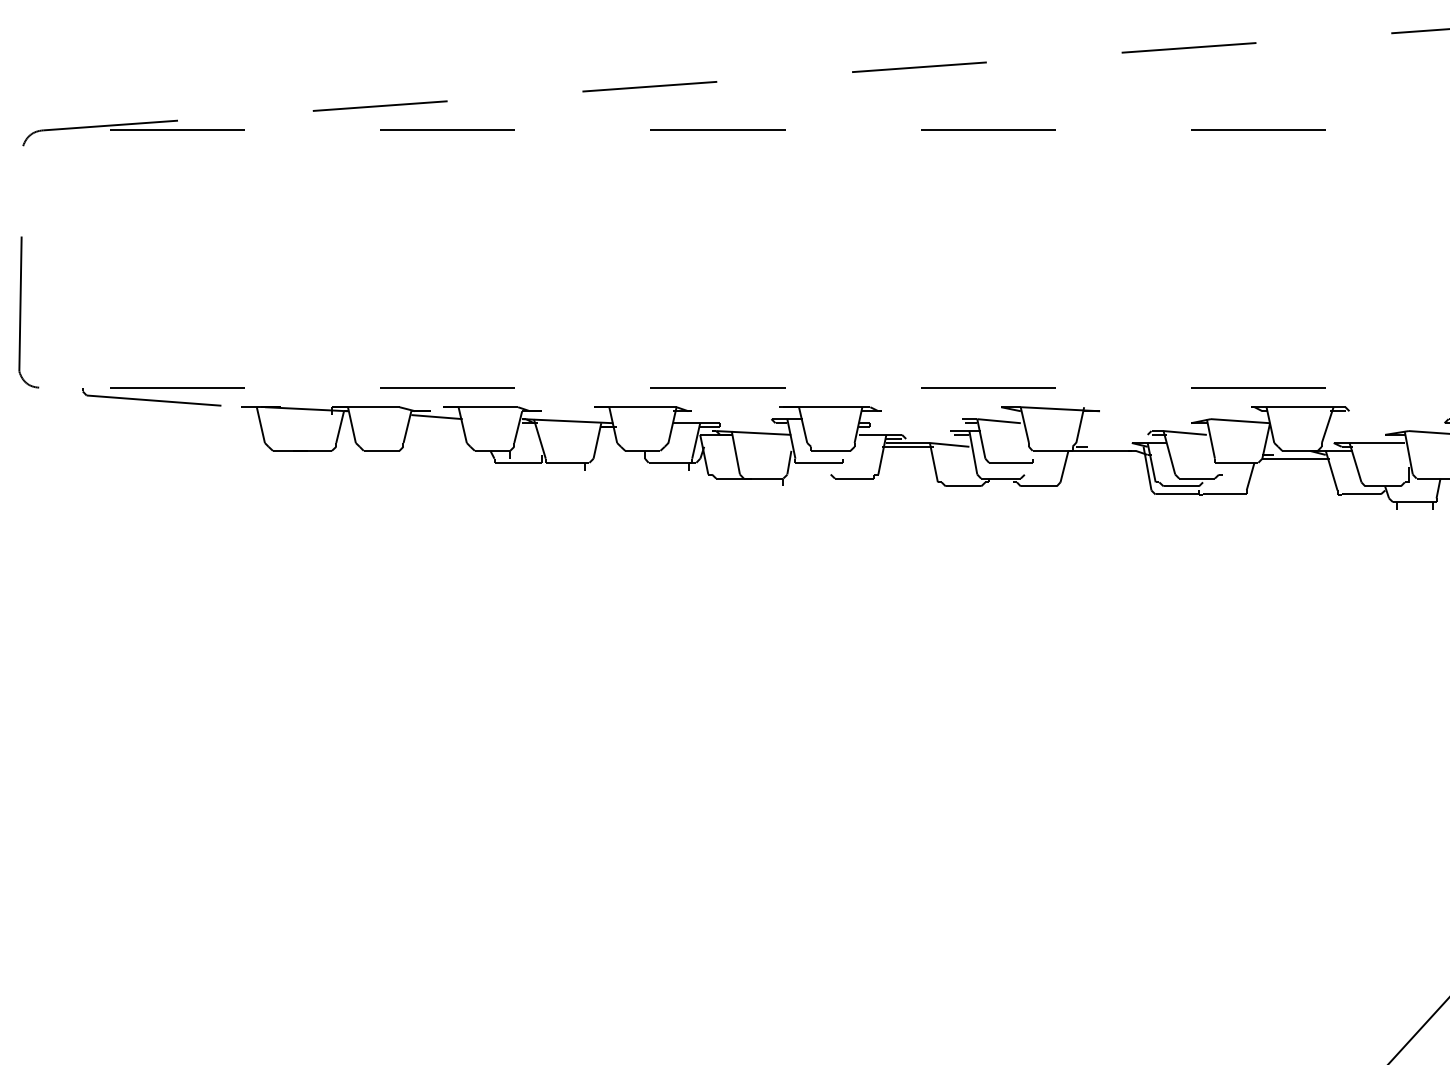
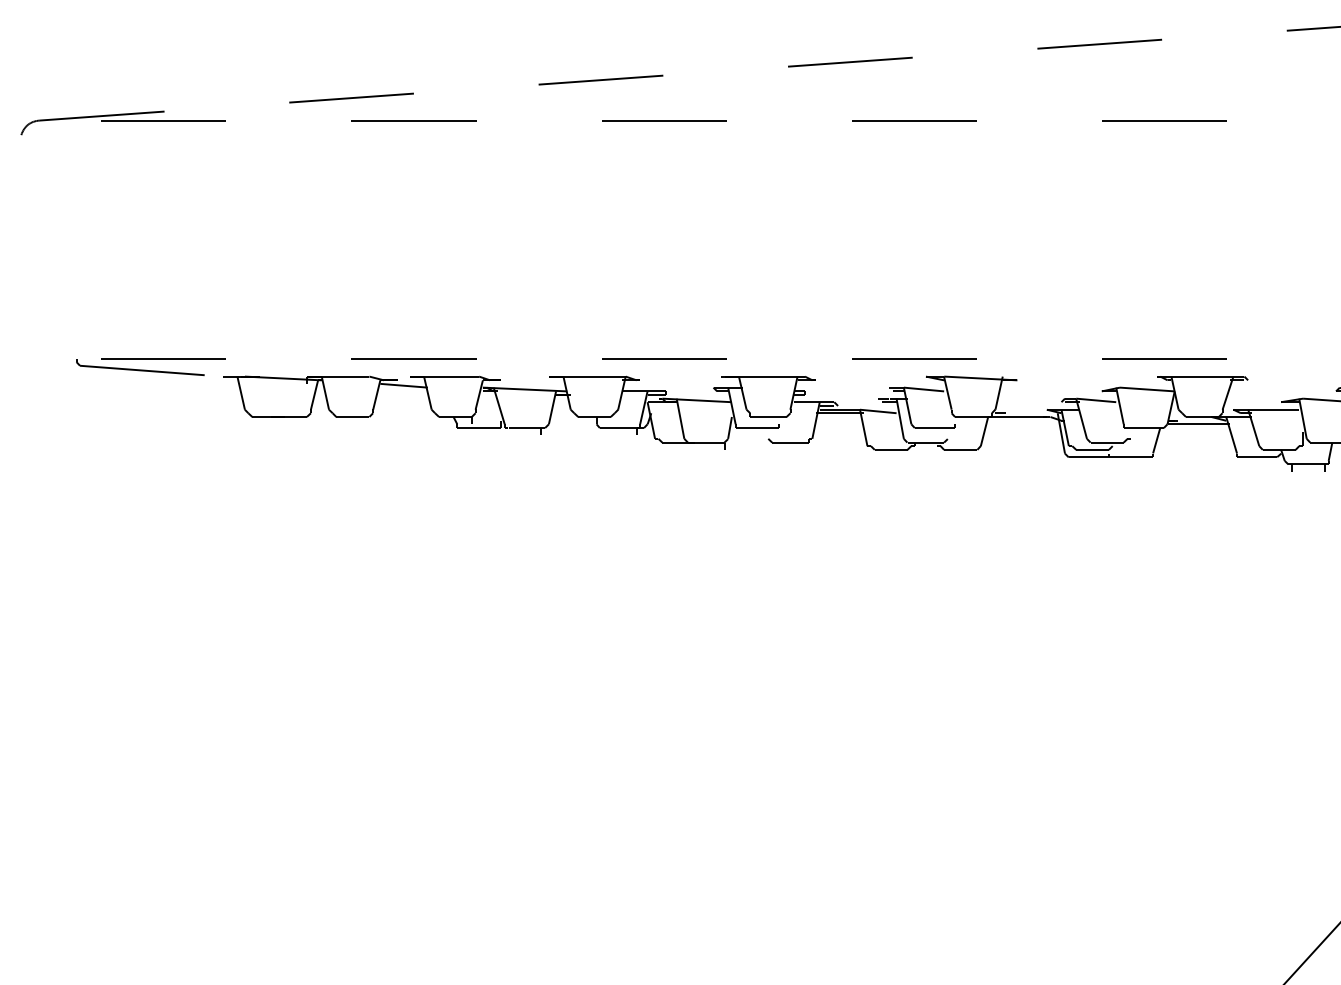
part: (21, 312) -> (19, 289), removed

